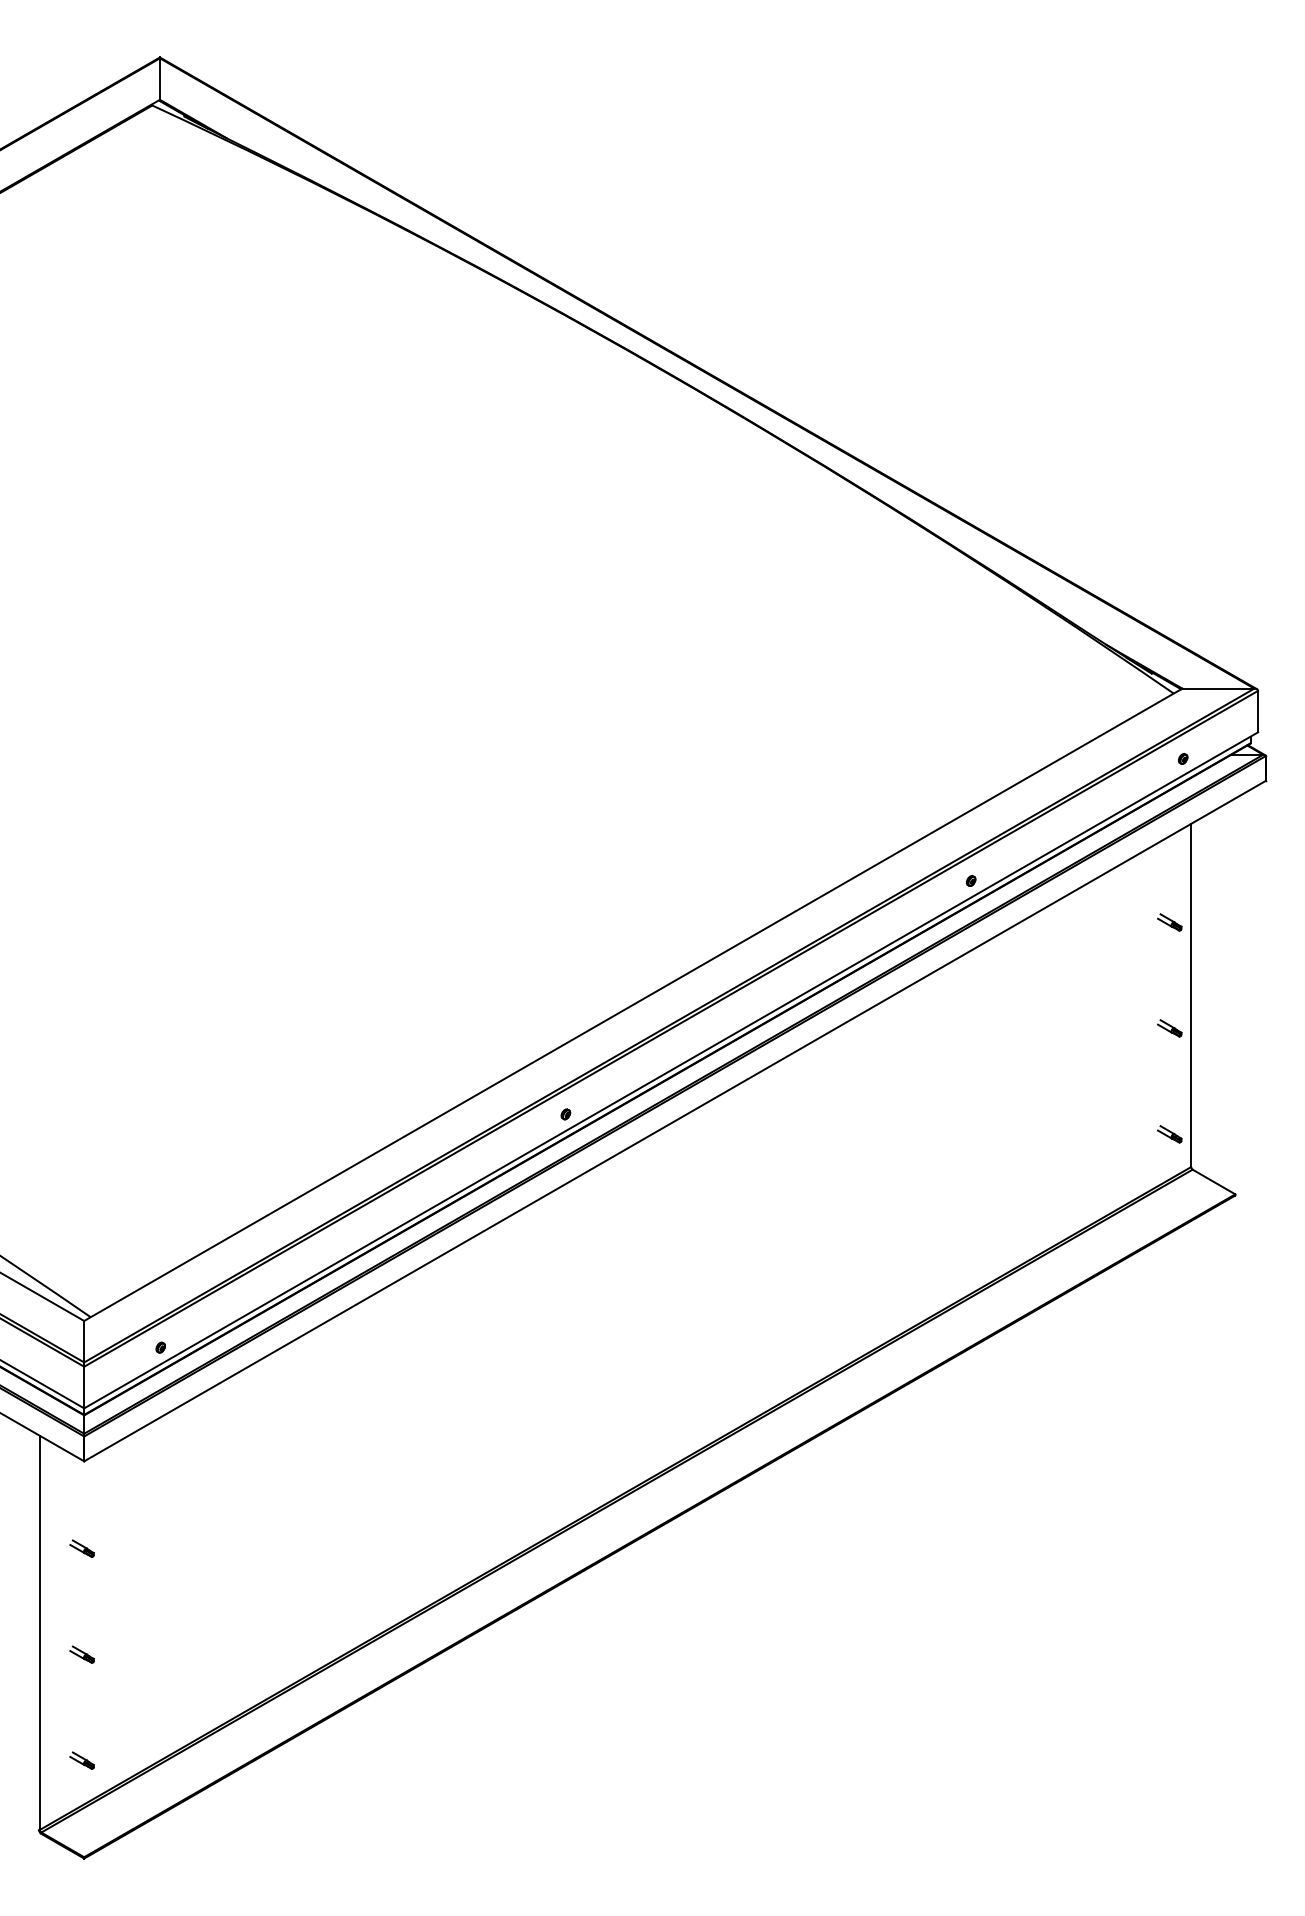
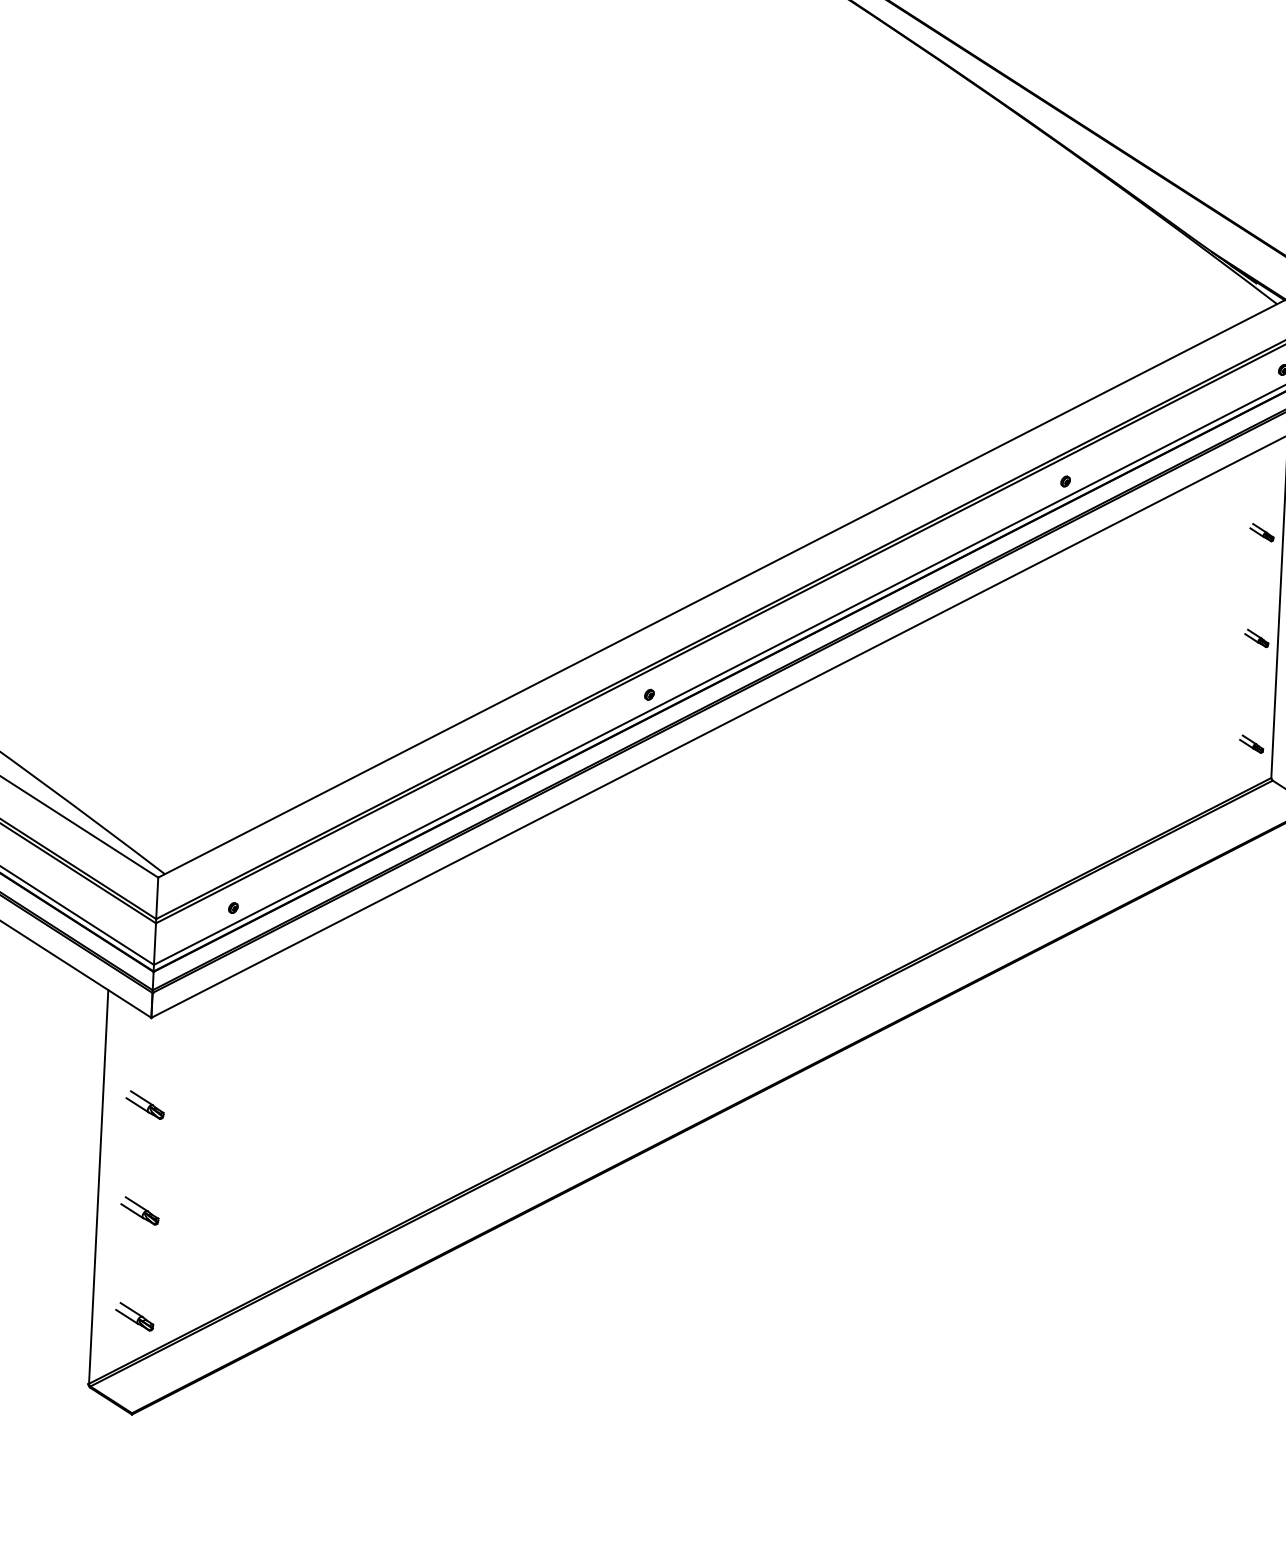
part: (81, 1548) -> (144, 1104), size x1.6
part: (81, 1654) -> (139, 1210), size x1.6
part: (81, 1760) -> (134, 1316), size x1.6

